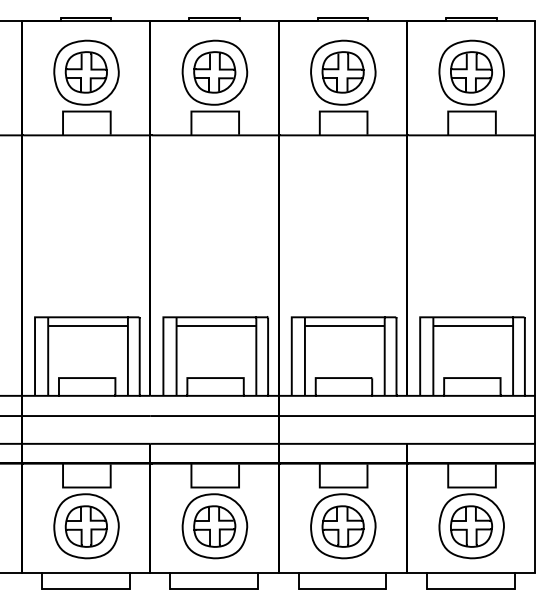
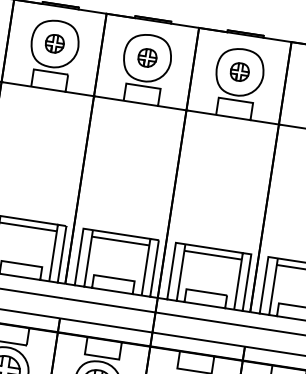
part: (85, 72) -> (54, 43), size x0.6
part: (214, 72) -> (147, 58), size x0.6
part: (342, 72) -> (239, 72), size x0.6

